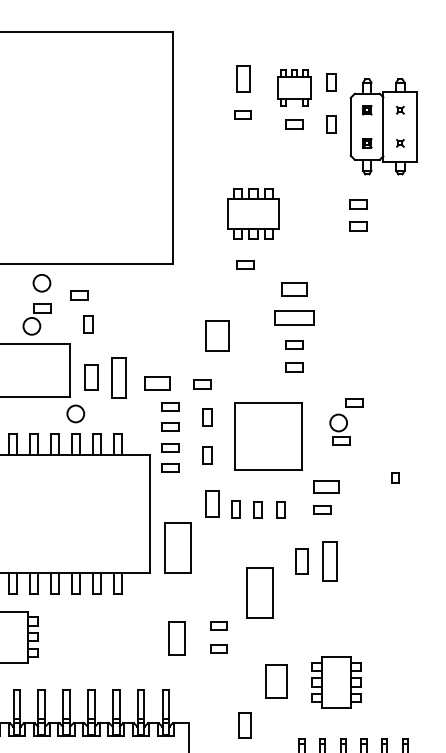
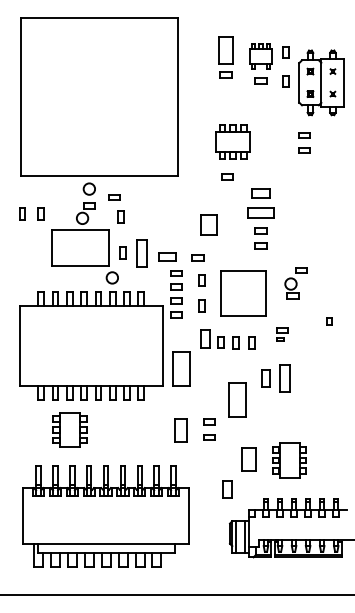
part: (242, 79) -> (225, 50), size x1.6
part: (92, 377) -> (123, 253), size x0.7
part: (326, 497) -> (282, 334), size x0.6

